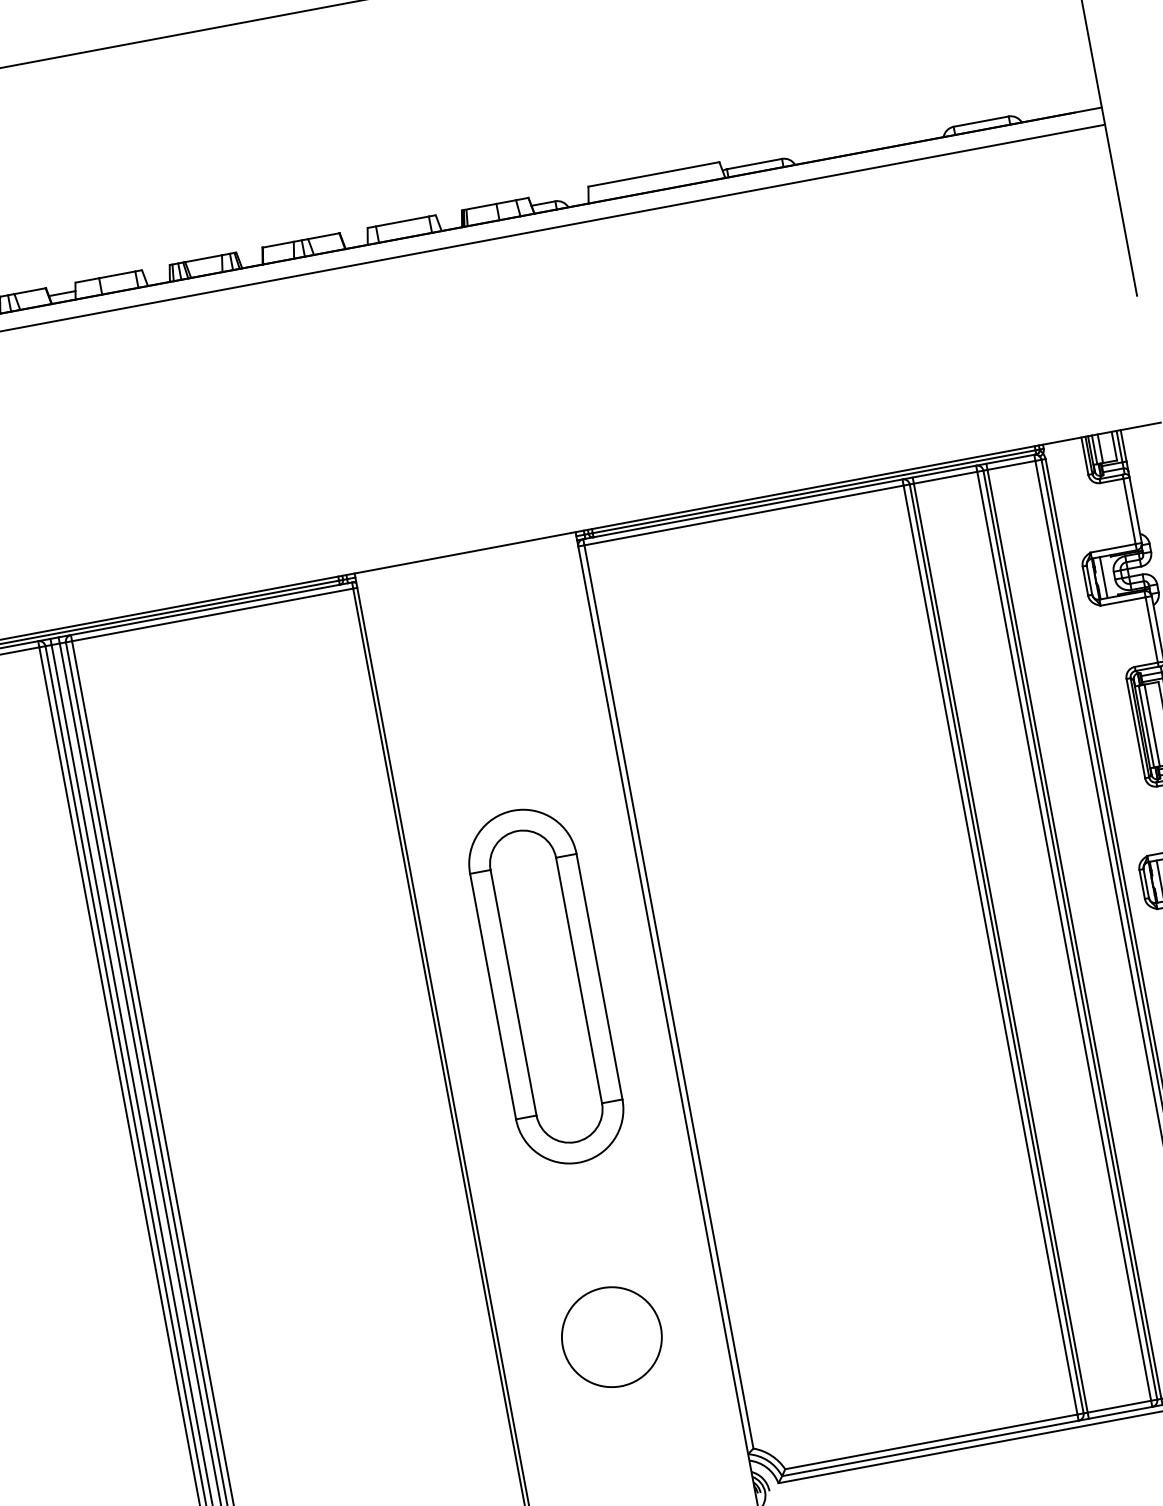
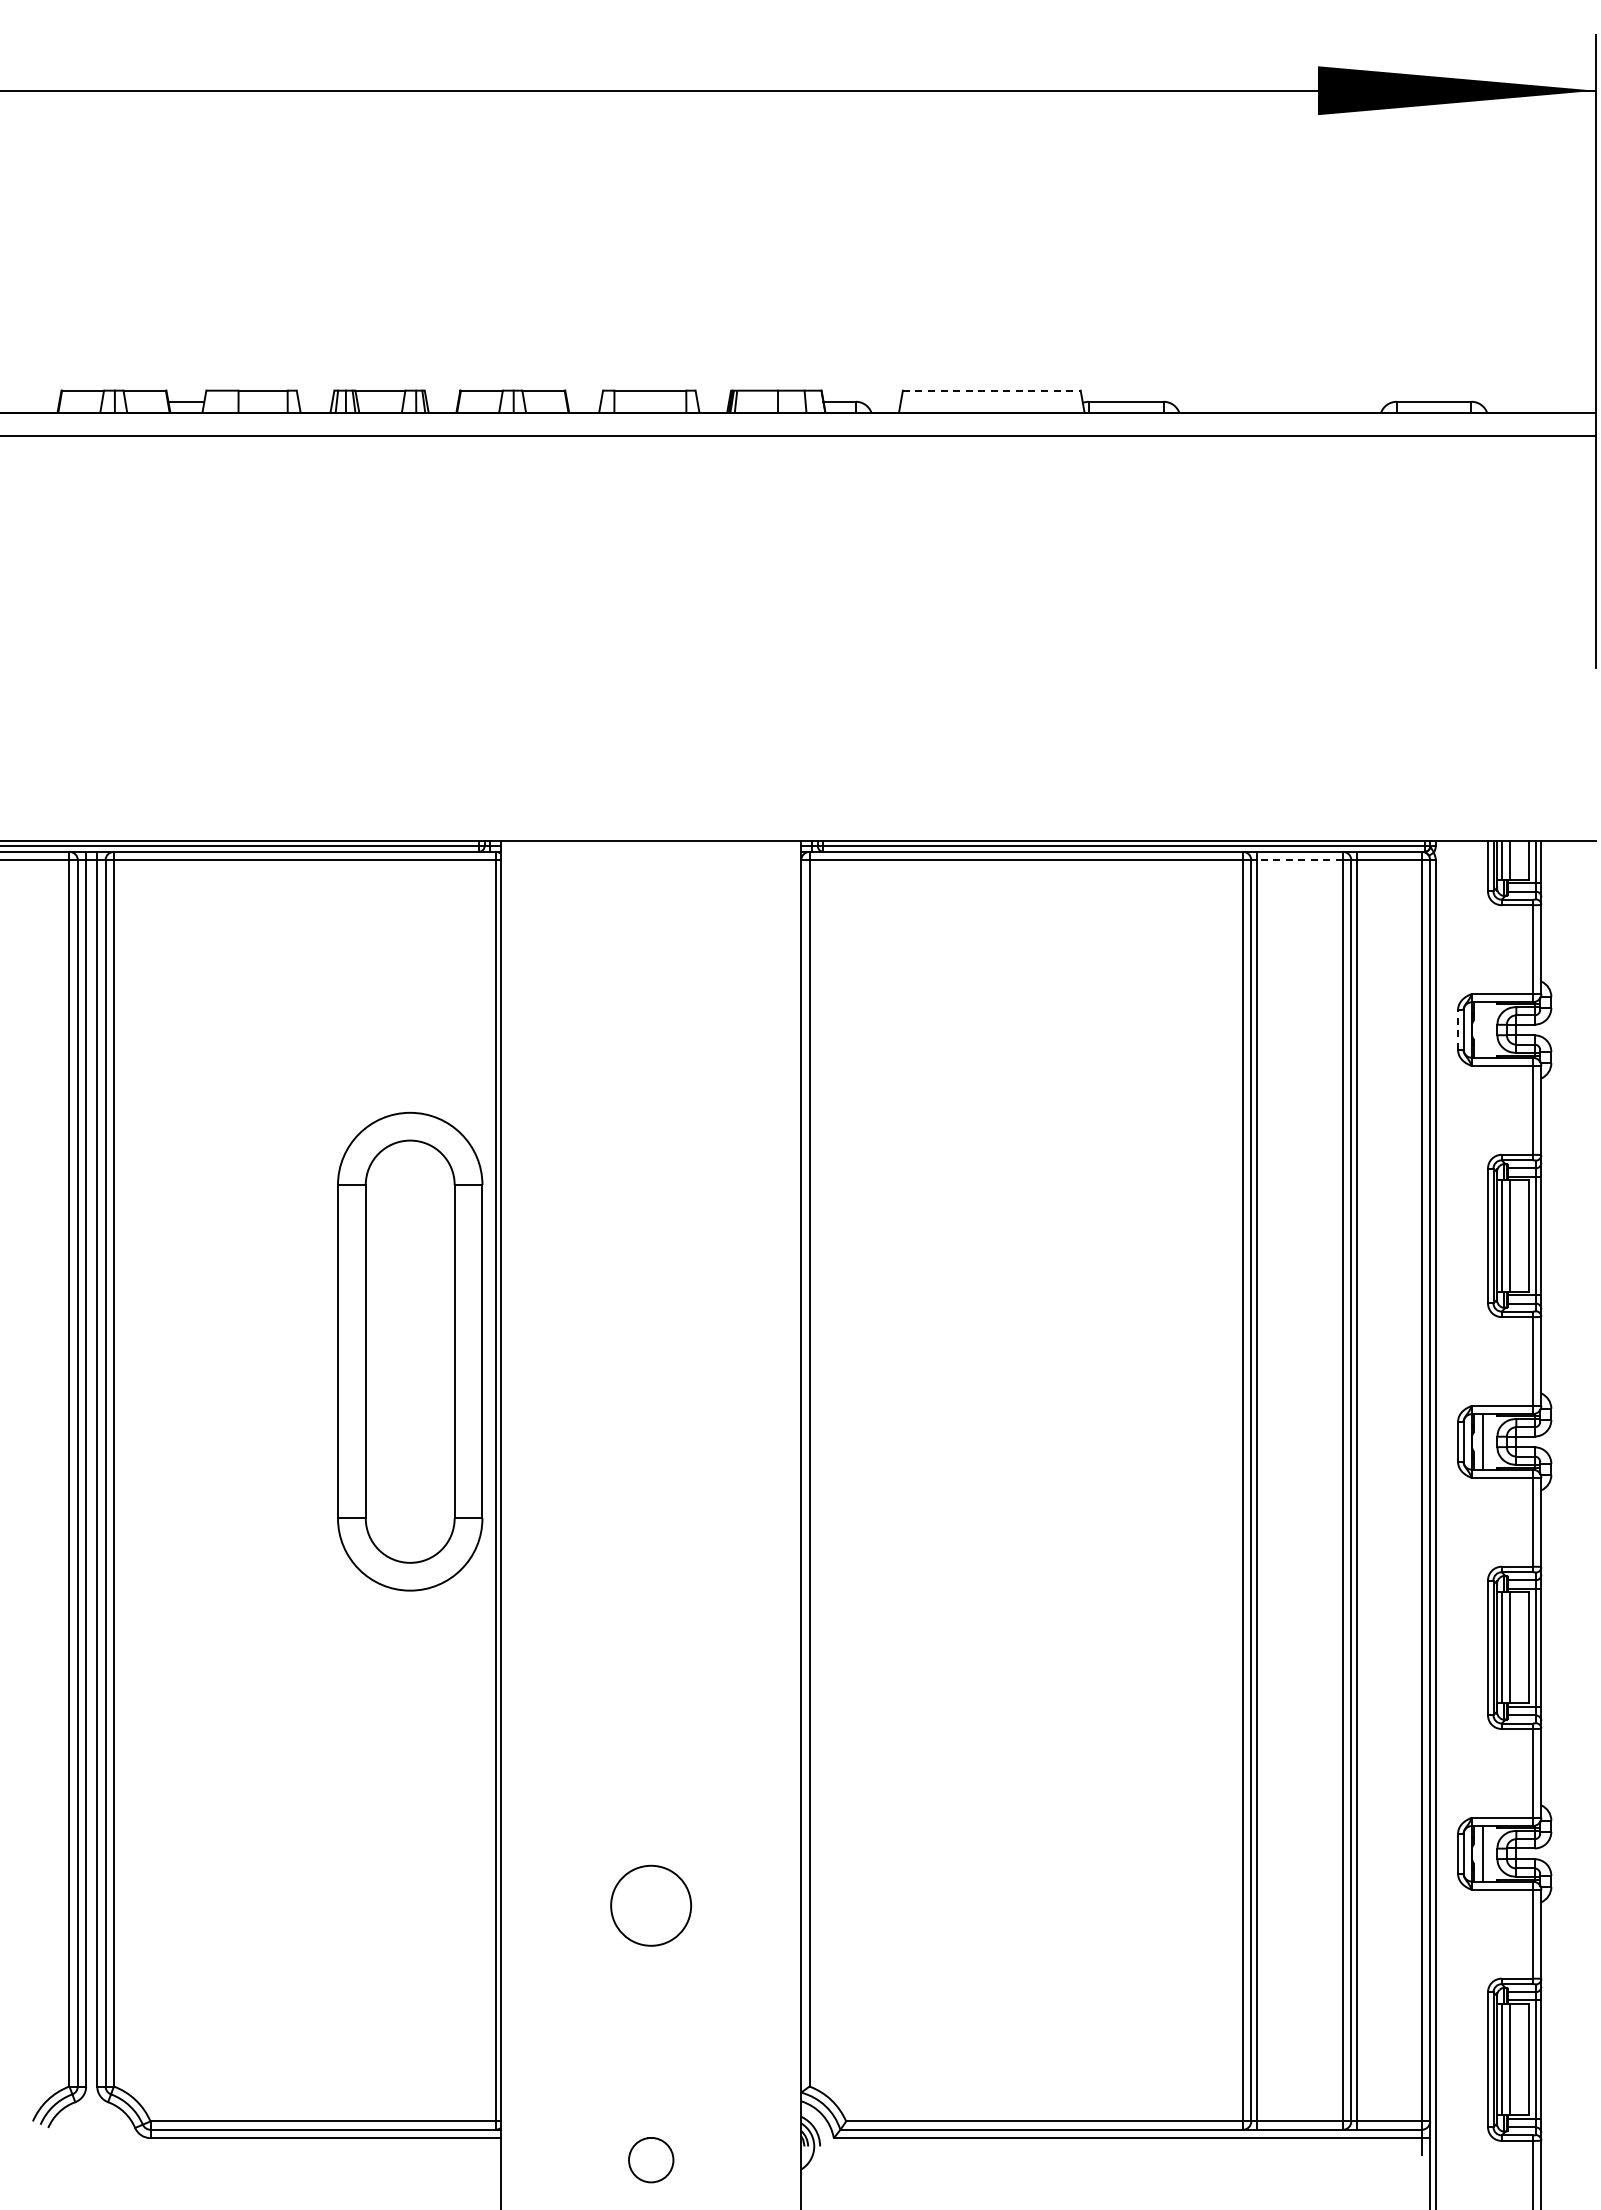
line: (653, 174) -> (991, 390), solid -> dashed
line: (945, 478) -> (1299, 860), solid -> dashed
line: (1103, 577) -> (1482, 1029), removed
line: (1085, 581) -> (1458, 1030), solid -> dashed
part: (546, 986) -> (410, 1351), moved
circle: (611, 1337) -> (650, 1905), size x0.6

